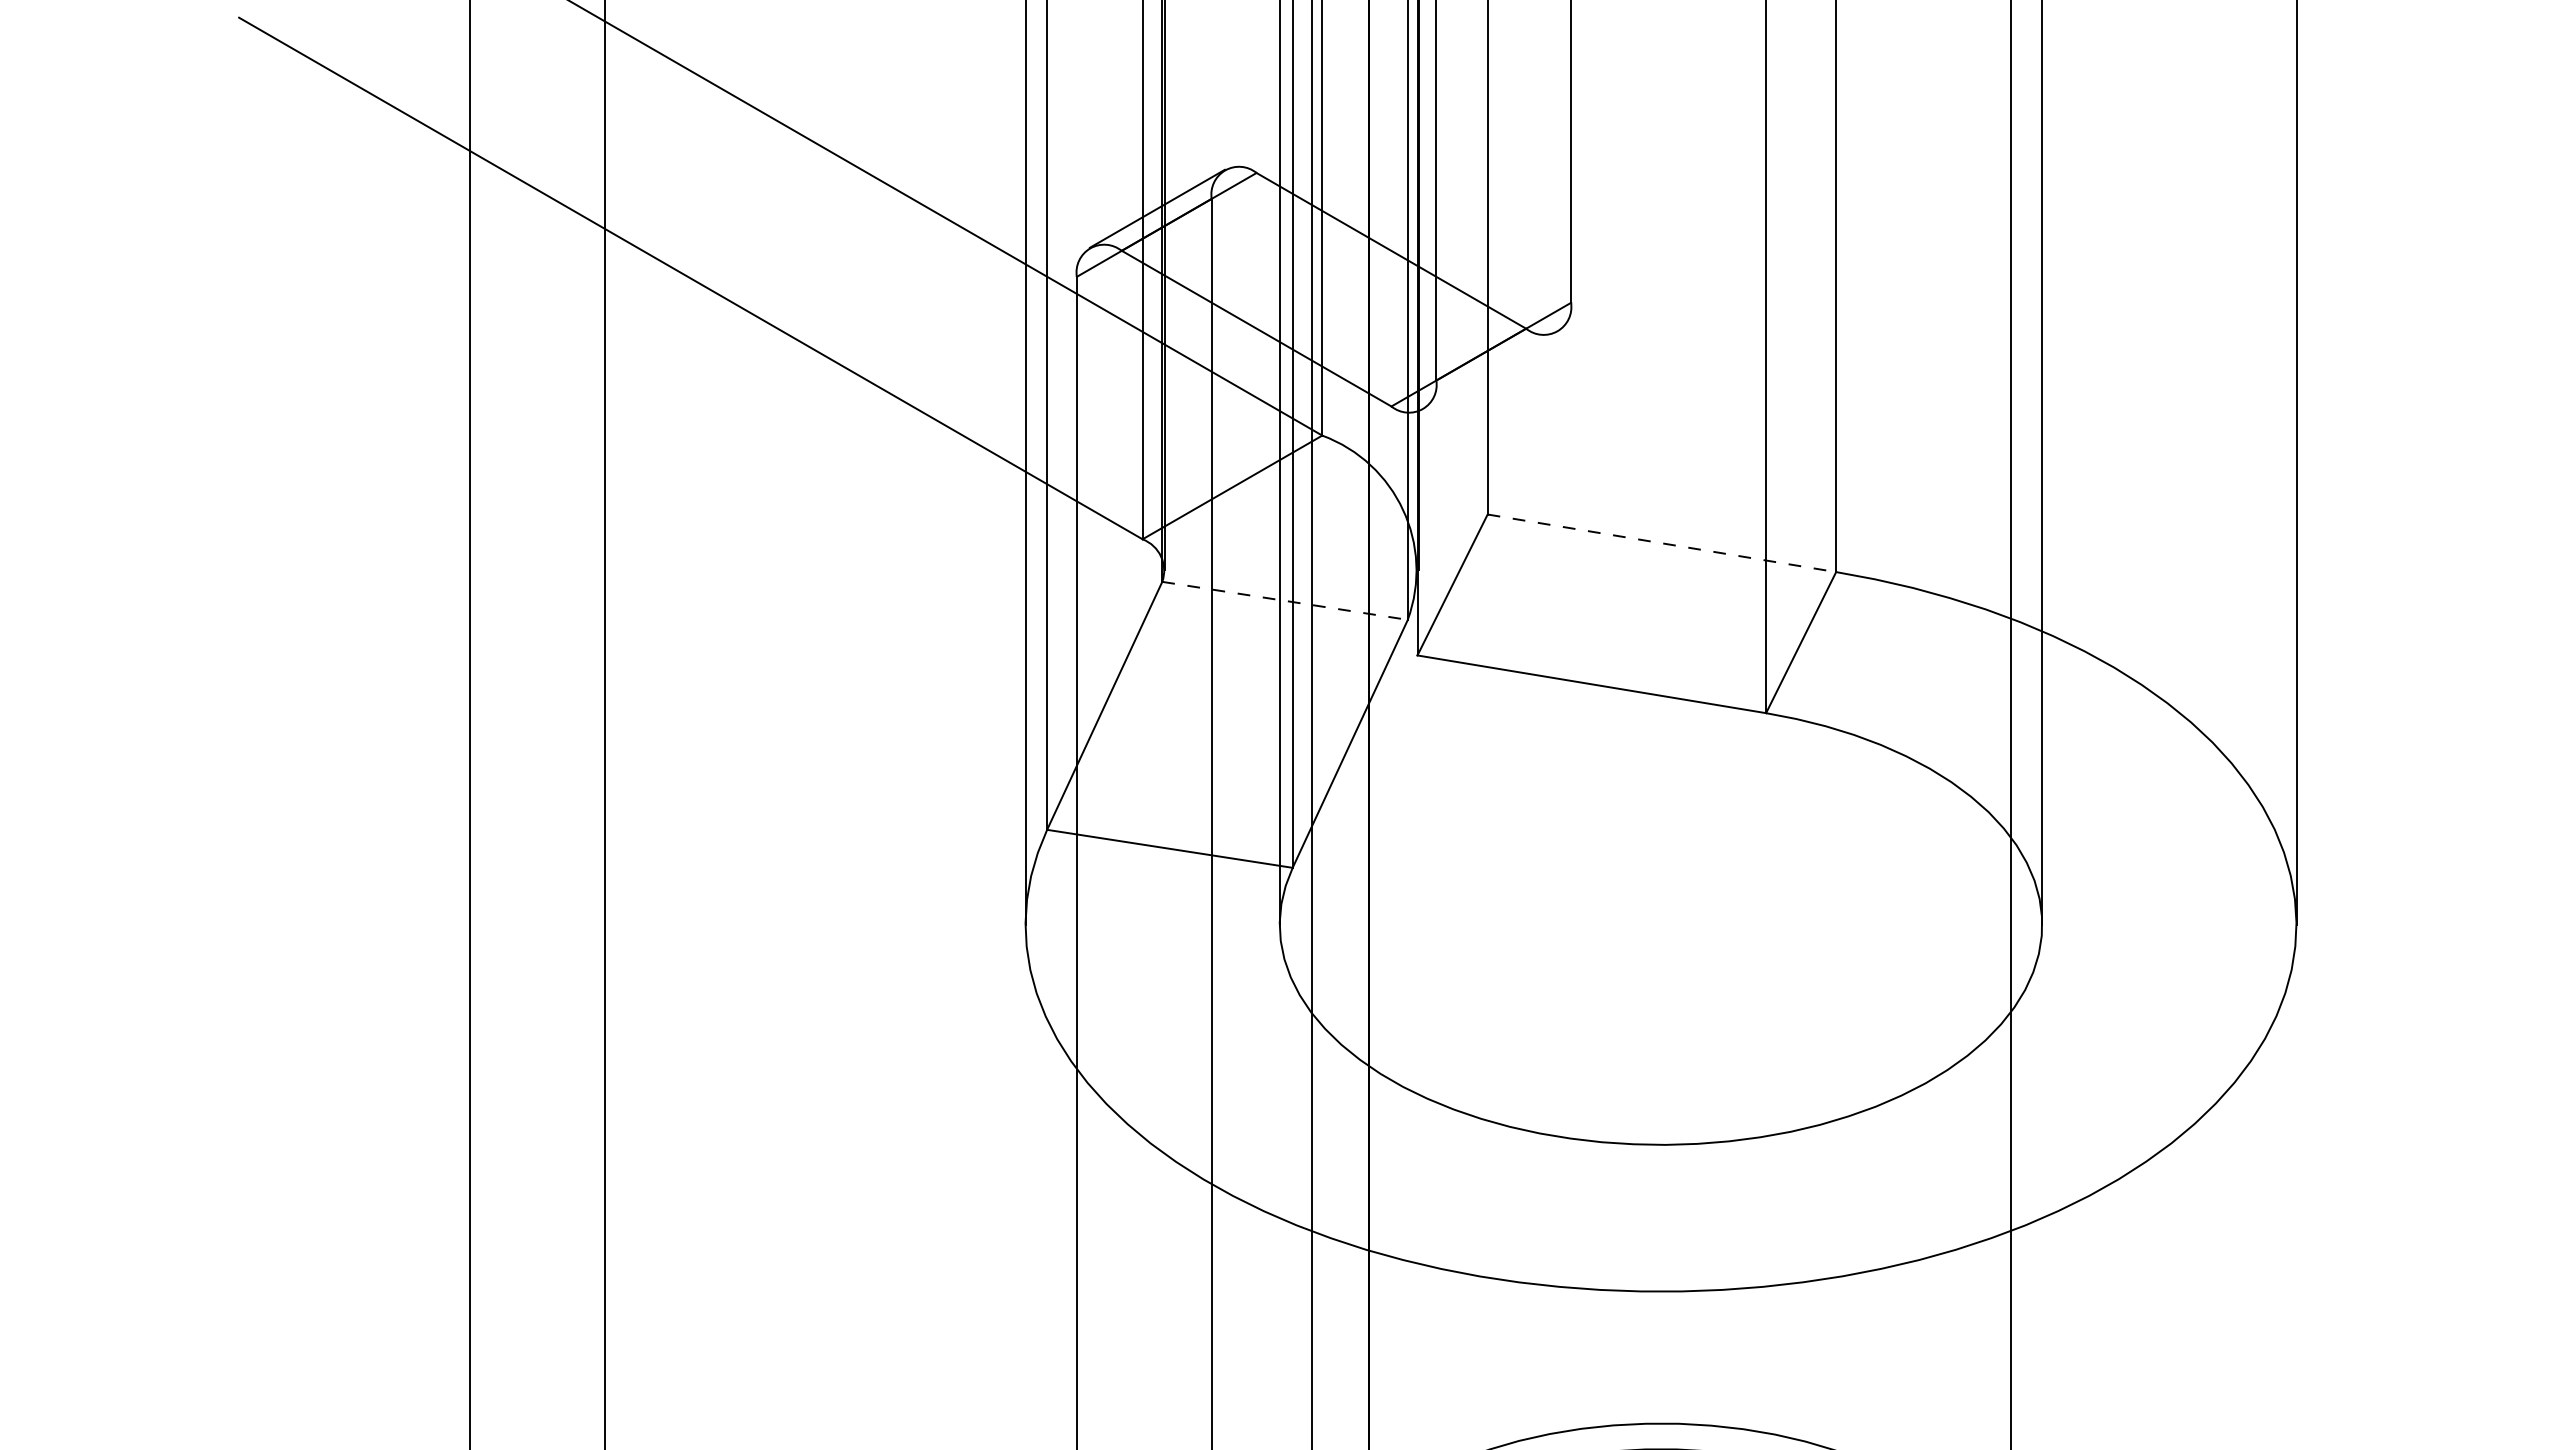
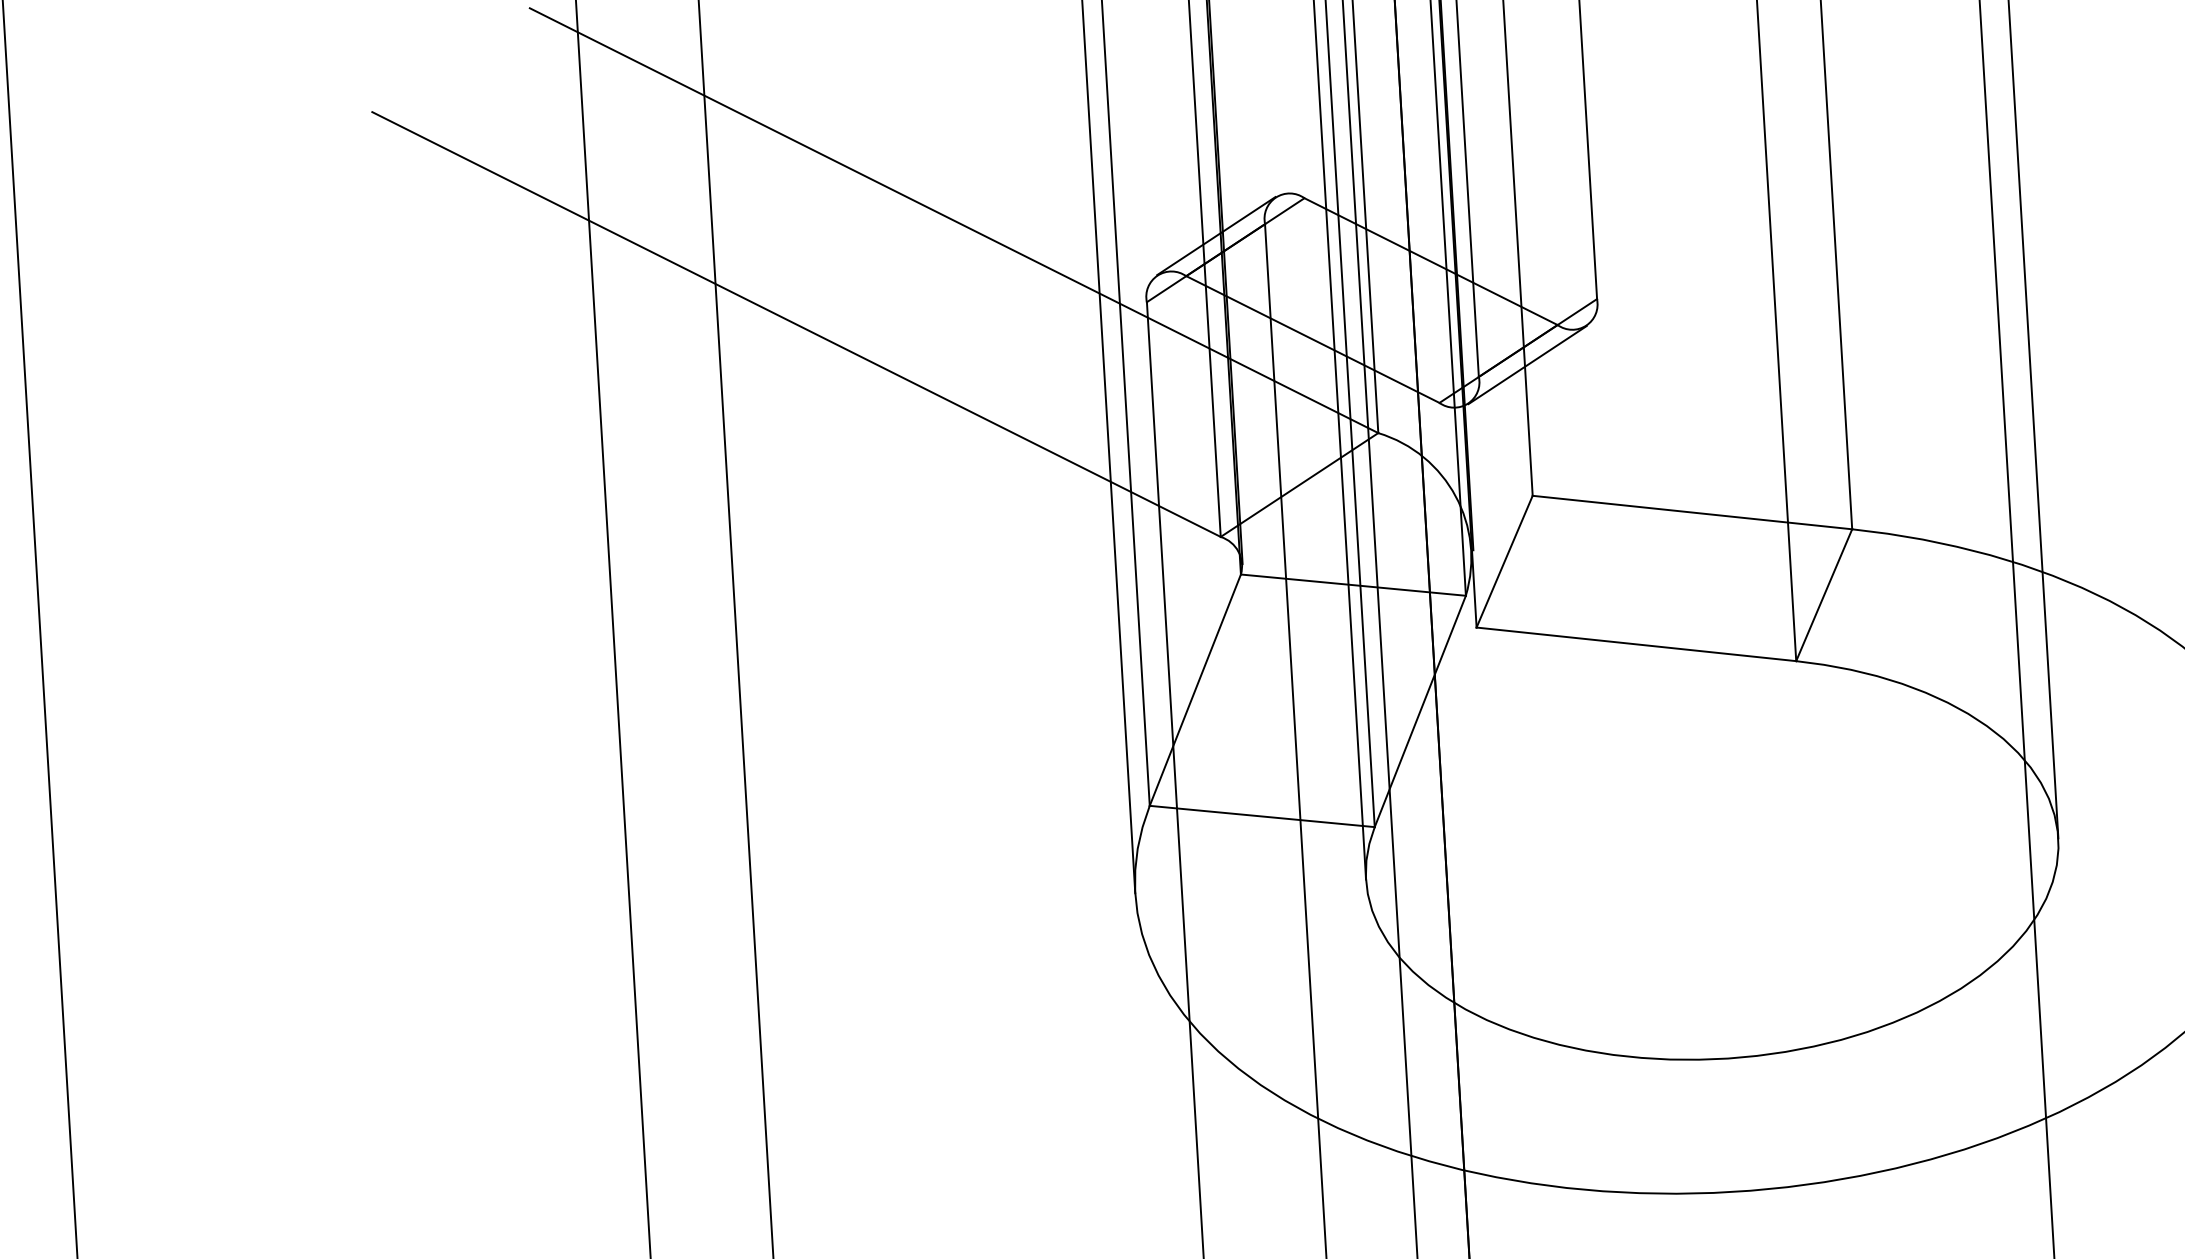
line: (1490, 370) -> (1527, 364), added
line: (1661, 543) -> (1692, 512), dashed -> solid
line: (1285, 600) -> (1353, 584), dashed -> solid

